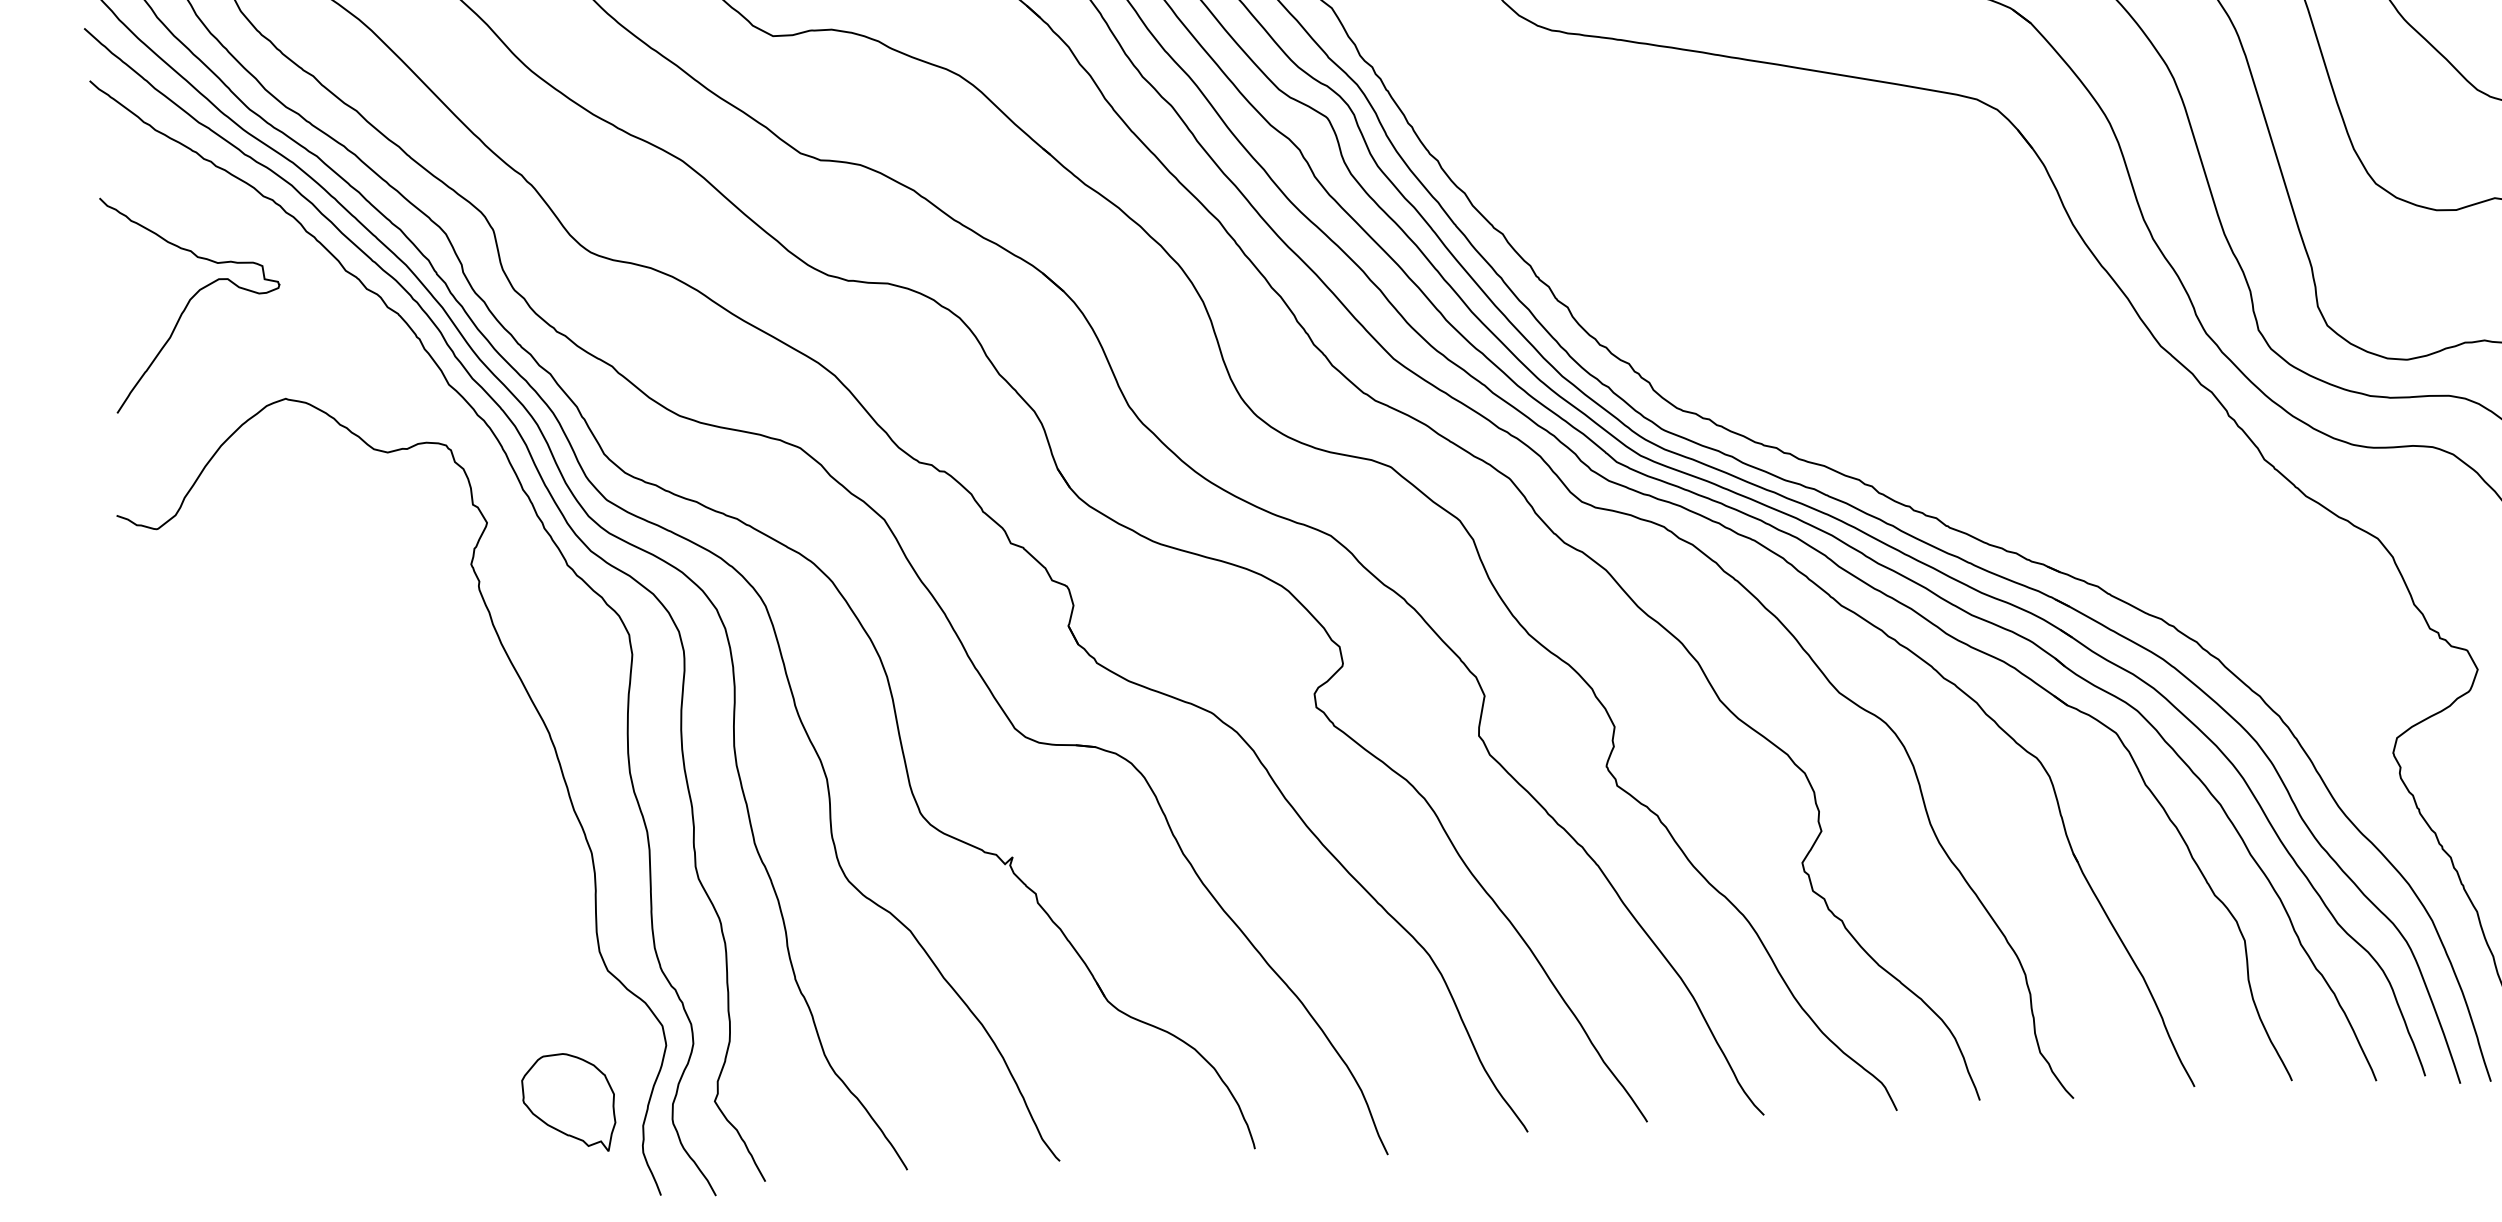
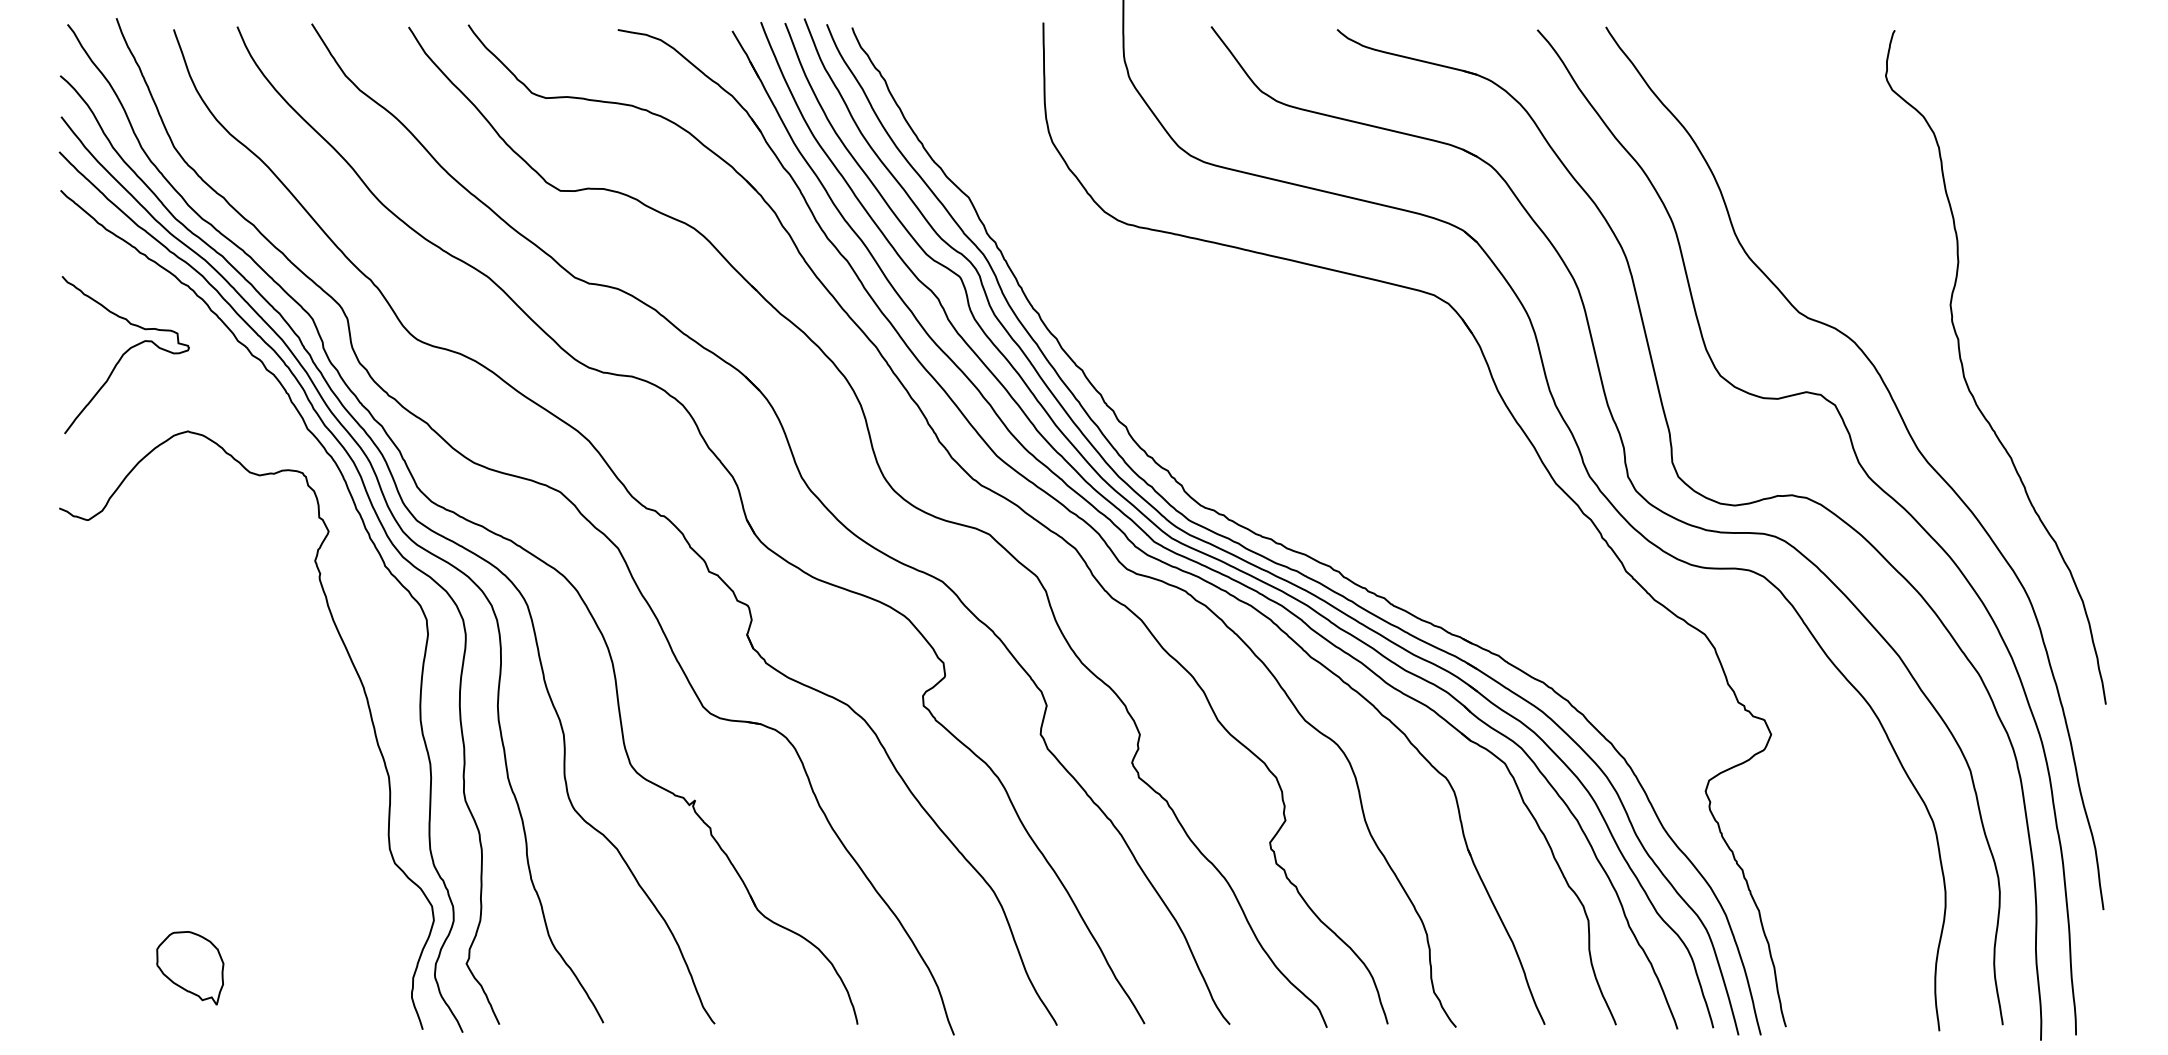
part: (569, 1103) -> (190, 968), moved

